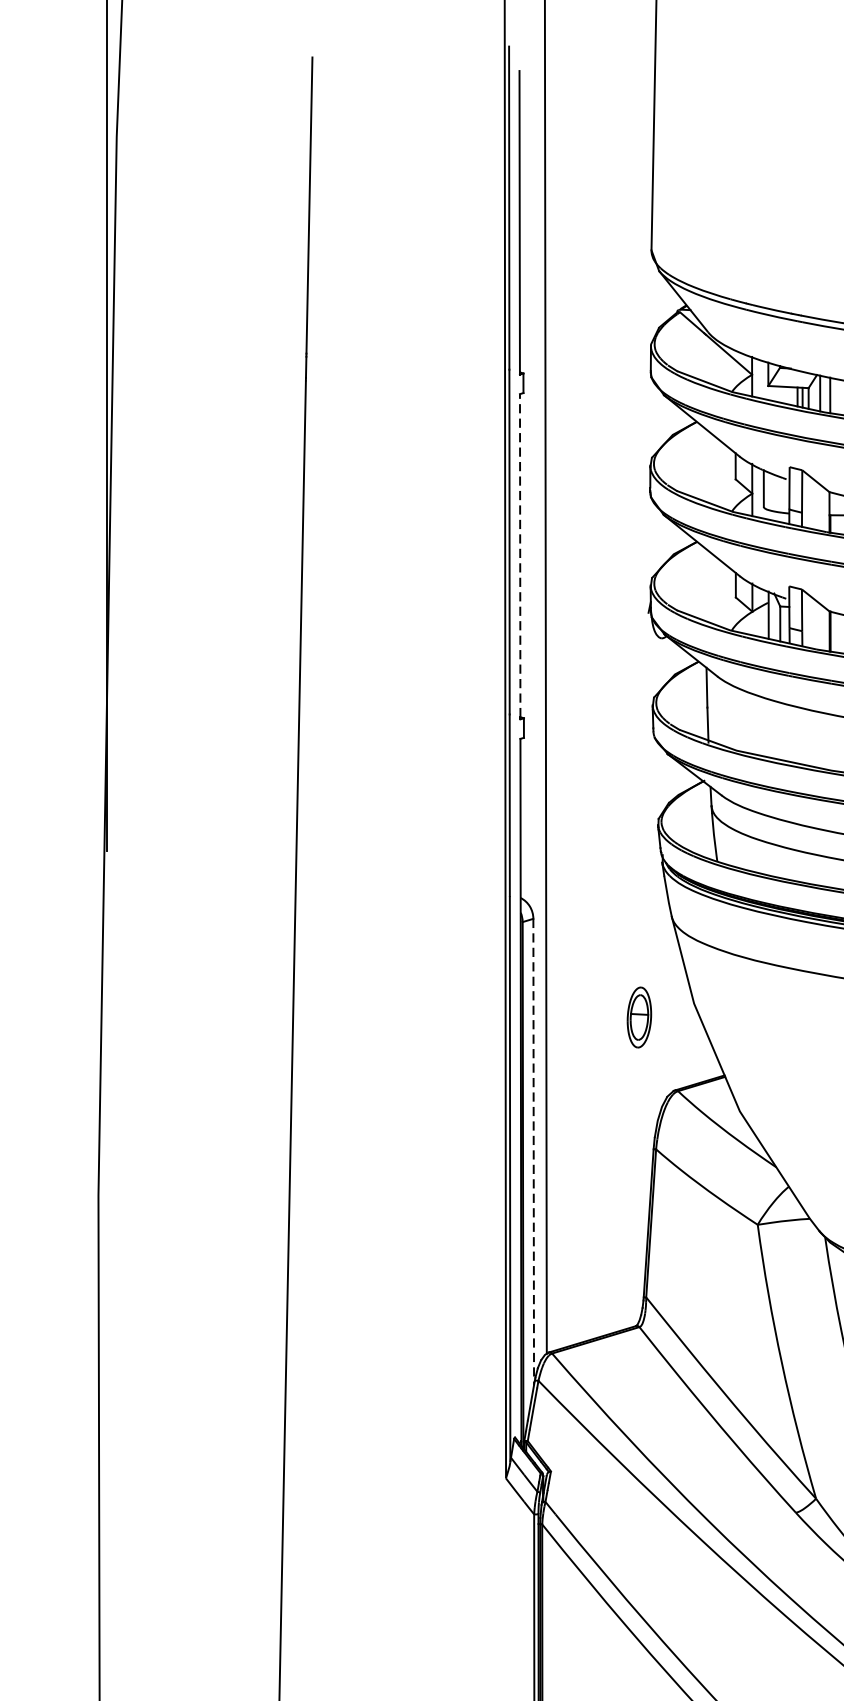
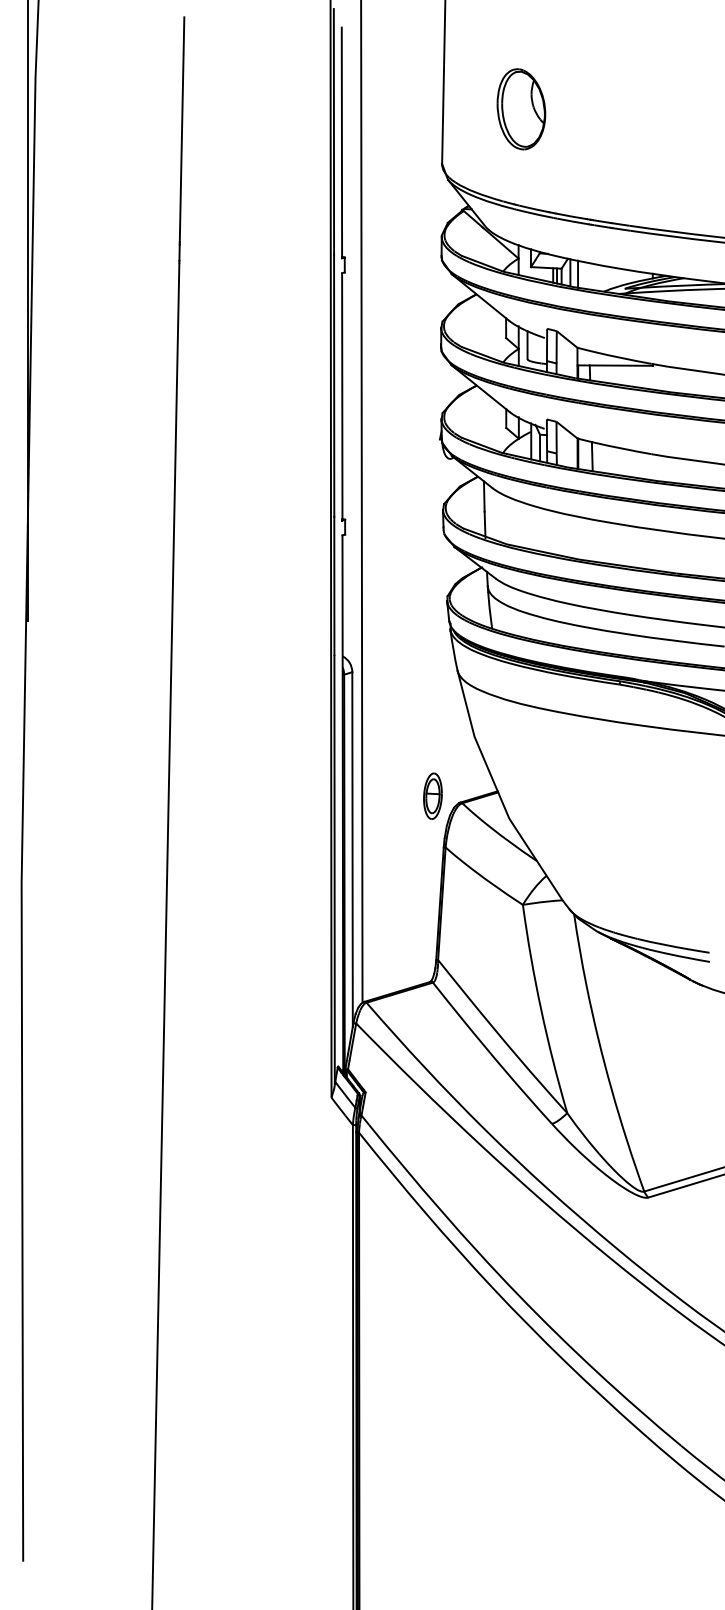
part: (755, 178) -> (521, 109), added
line: (520, 556) -> (342, 396), dashed -> solid
part: (638, 1016) -> (432, 795), moved
line: (533, 1153) -> (352, 850), dashed -> solid

